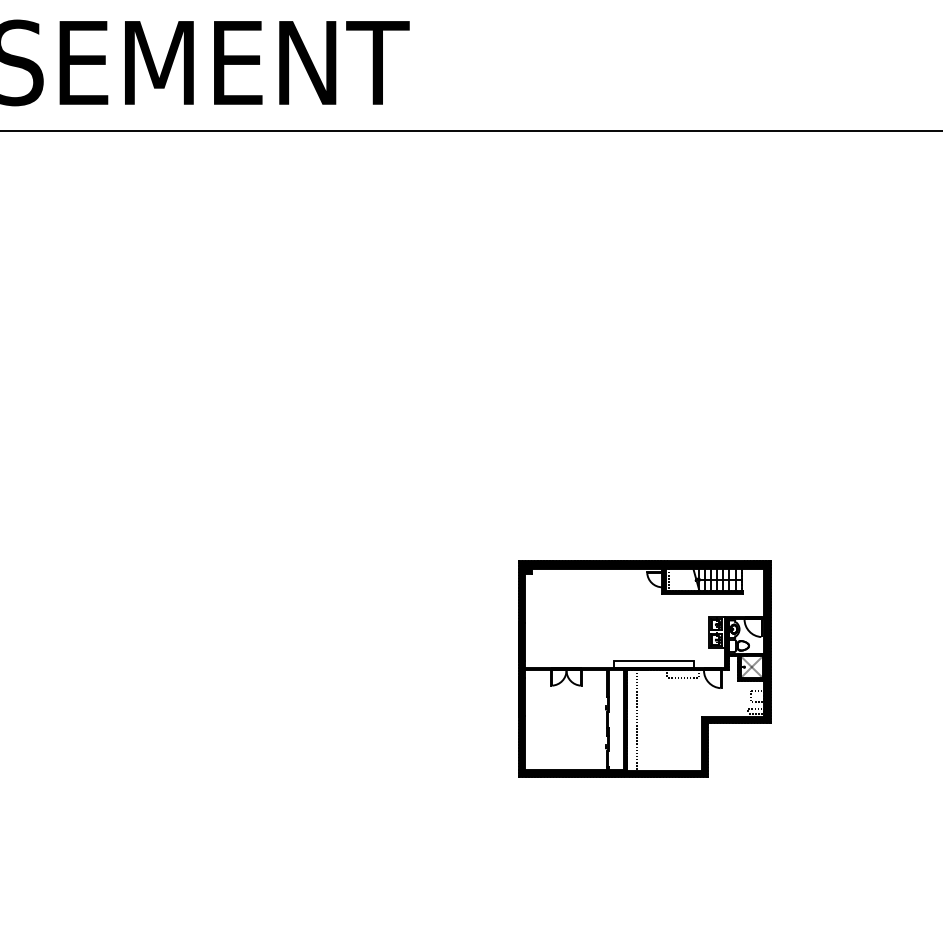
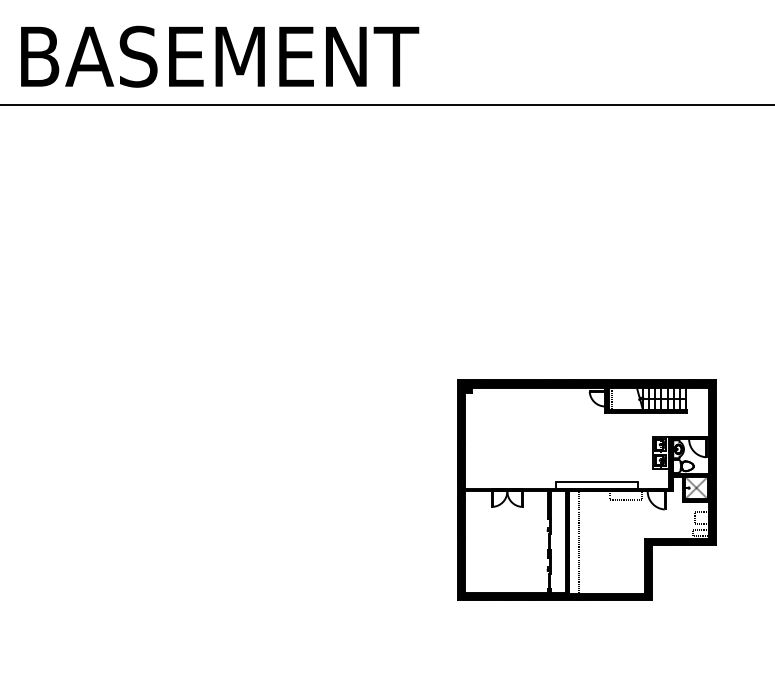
part: (643, 668) -> (586, 489), size x1.43

